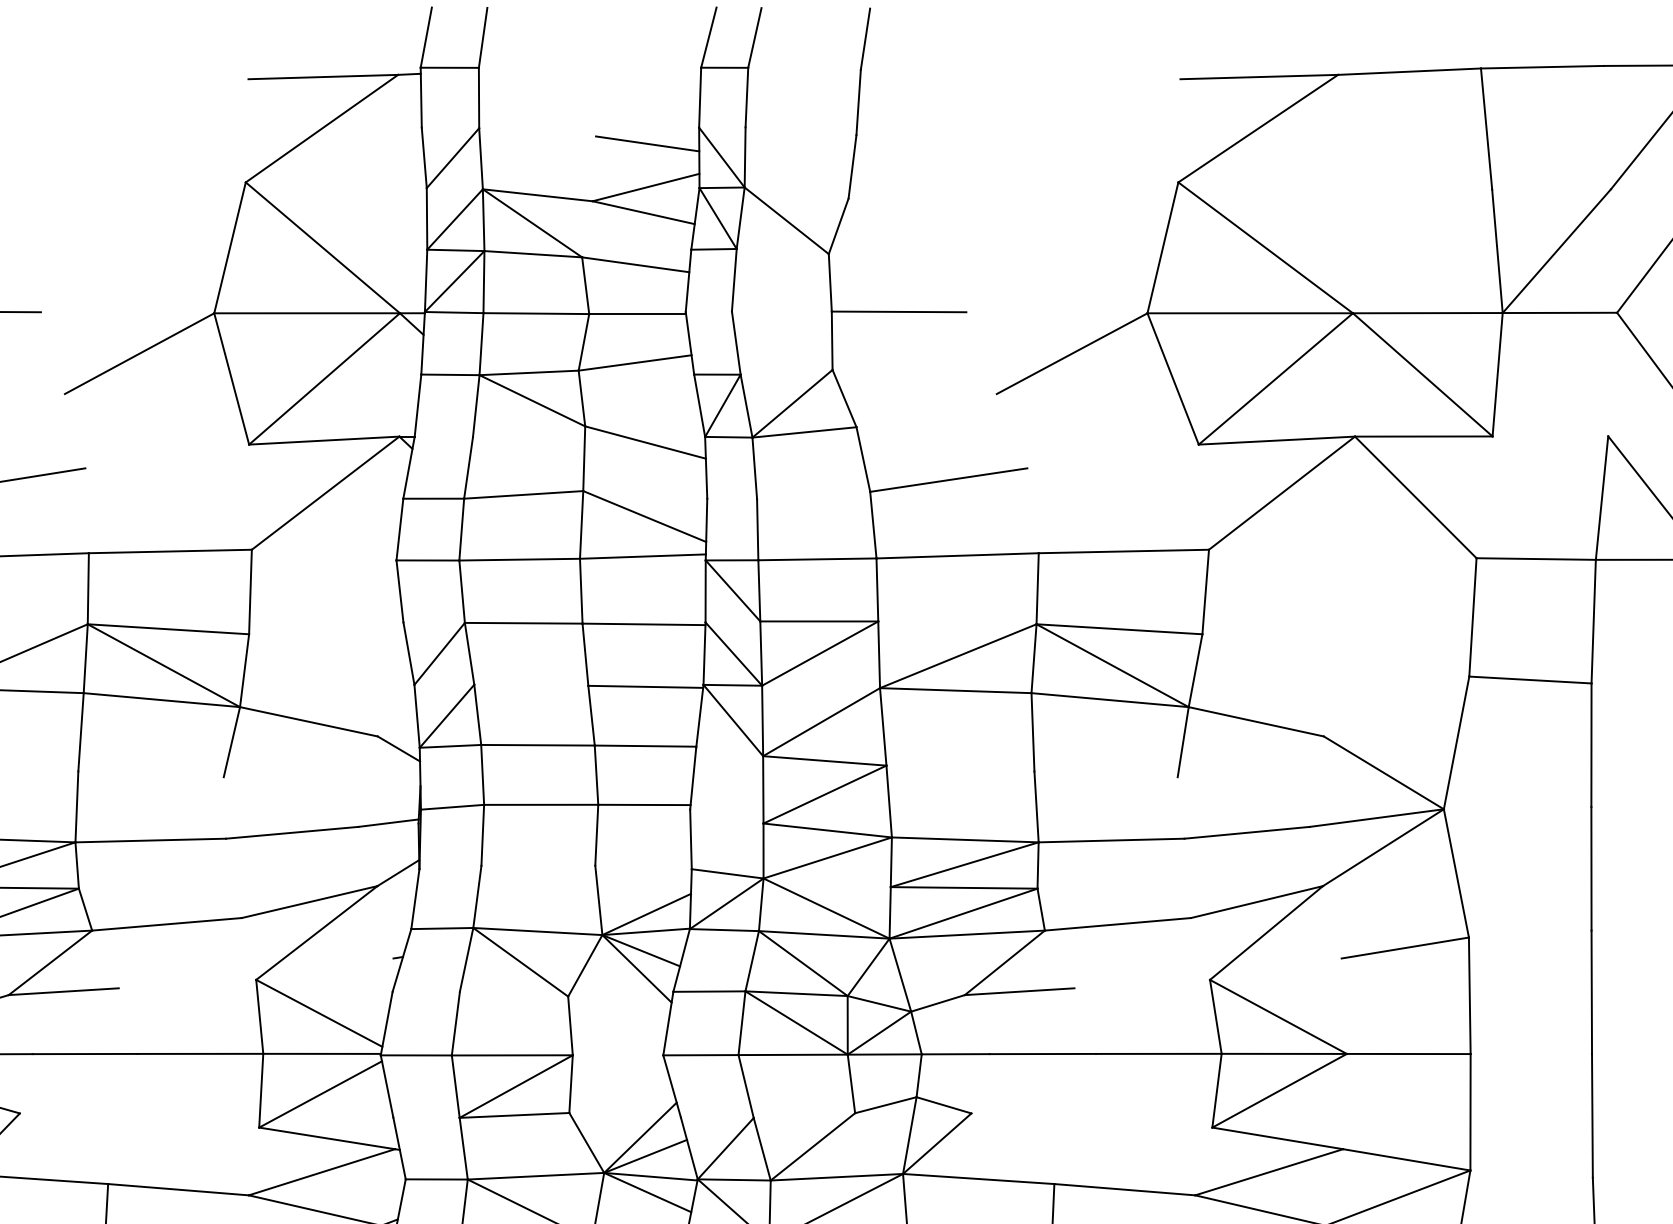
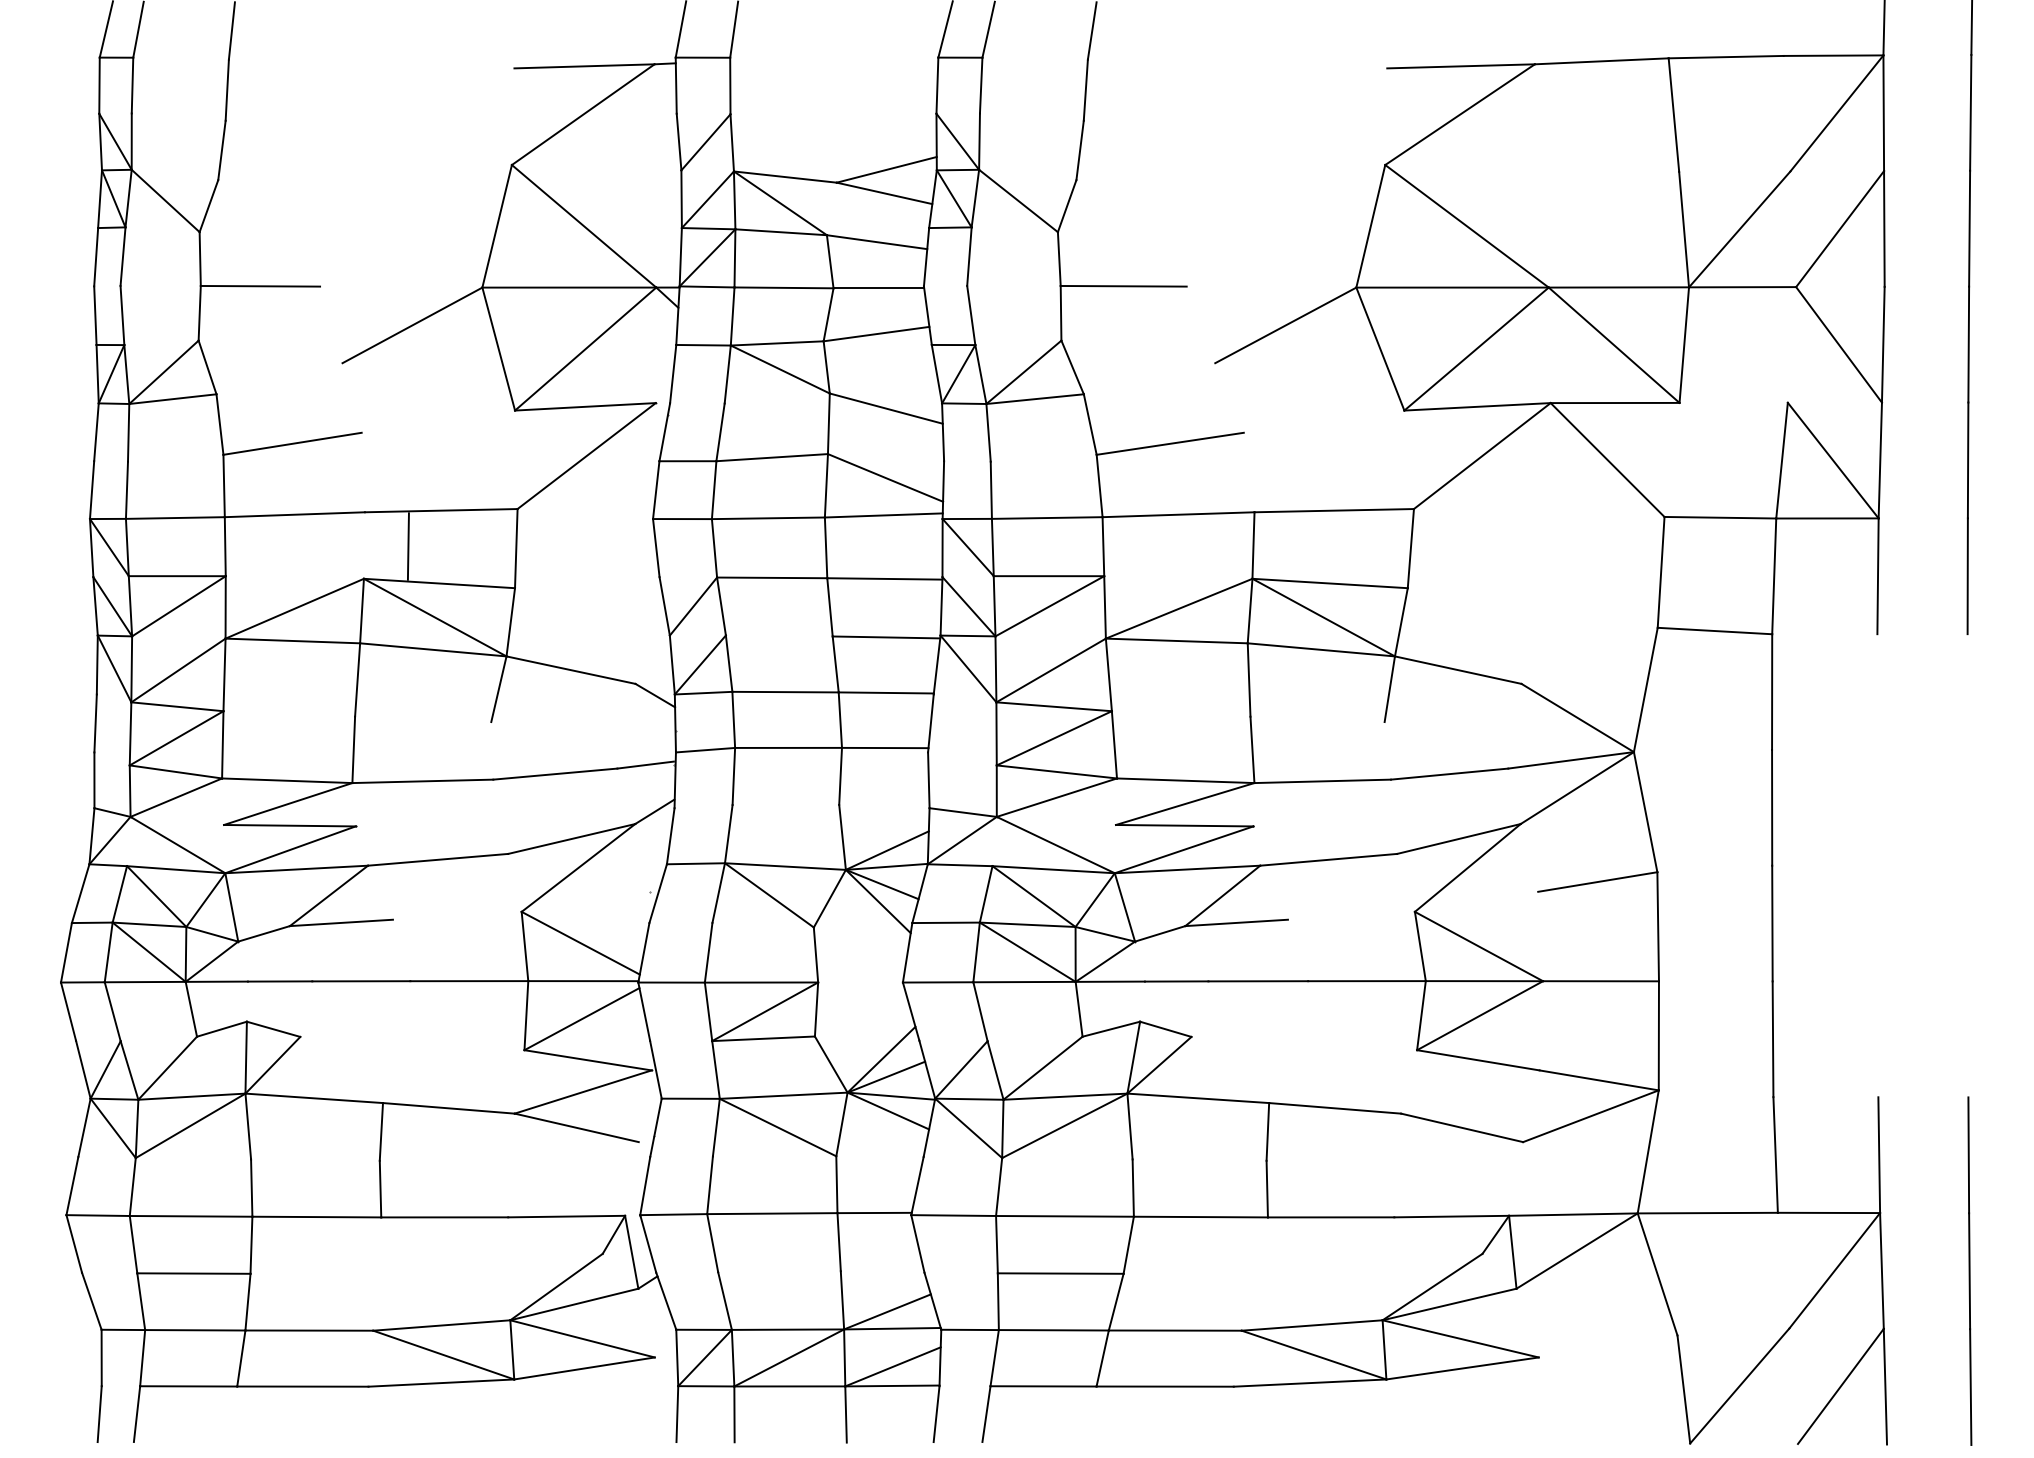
line: (646, 143) -> (887, 128), removed
line: (87, 588) -> (407, 546), moved
line: (1269, 1171) -> (1470, 1091), removed

